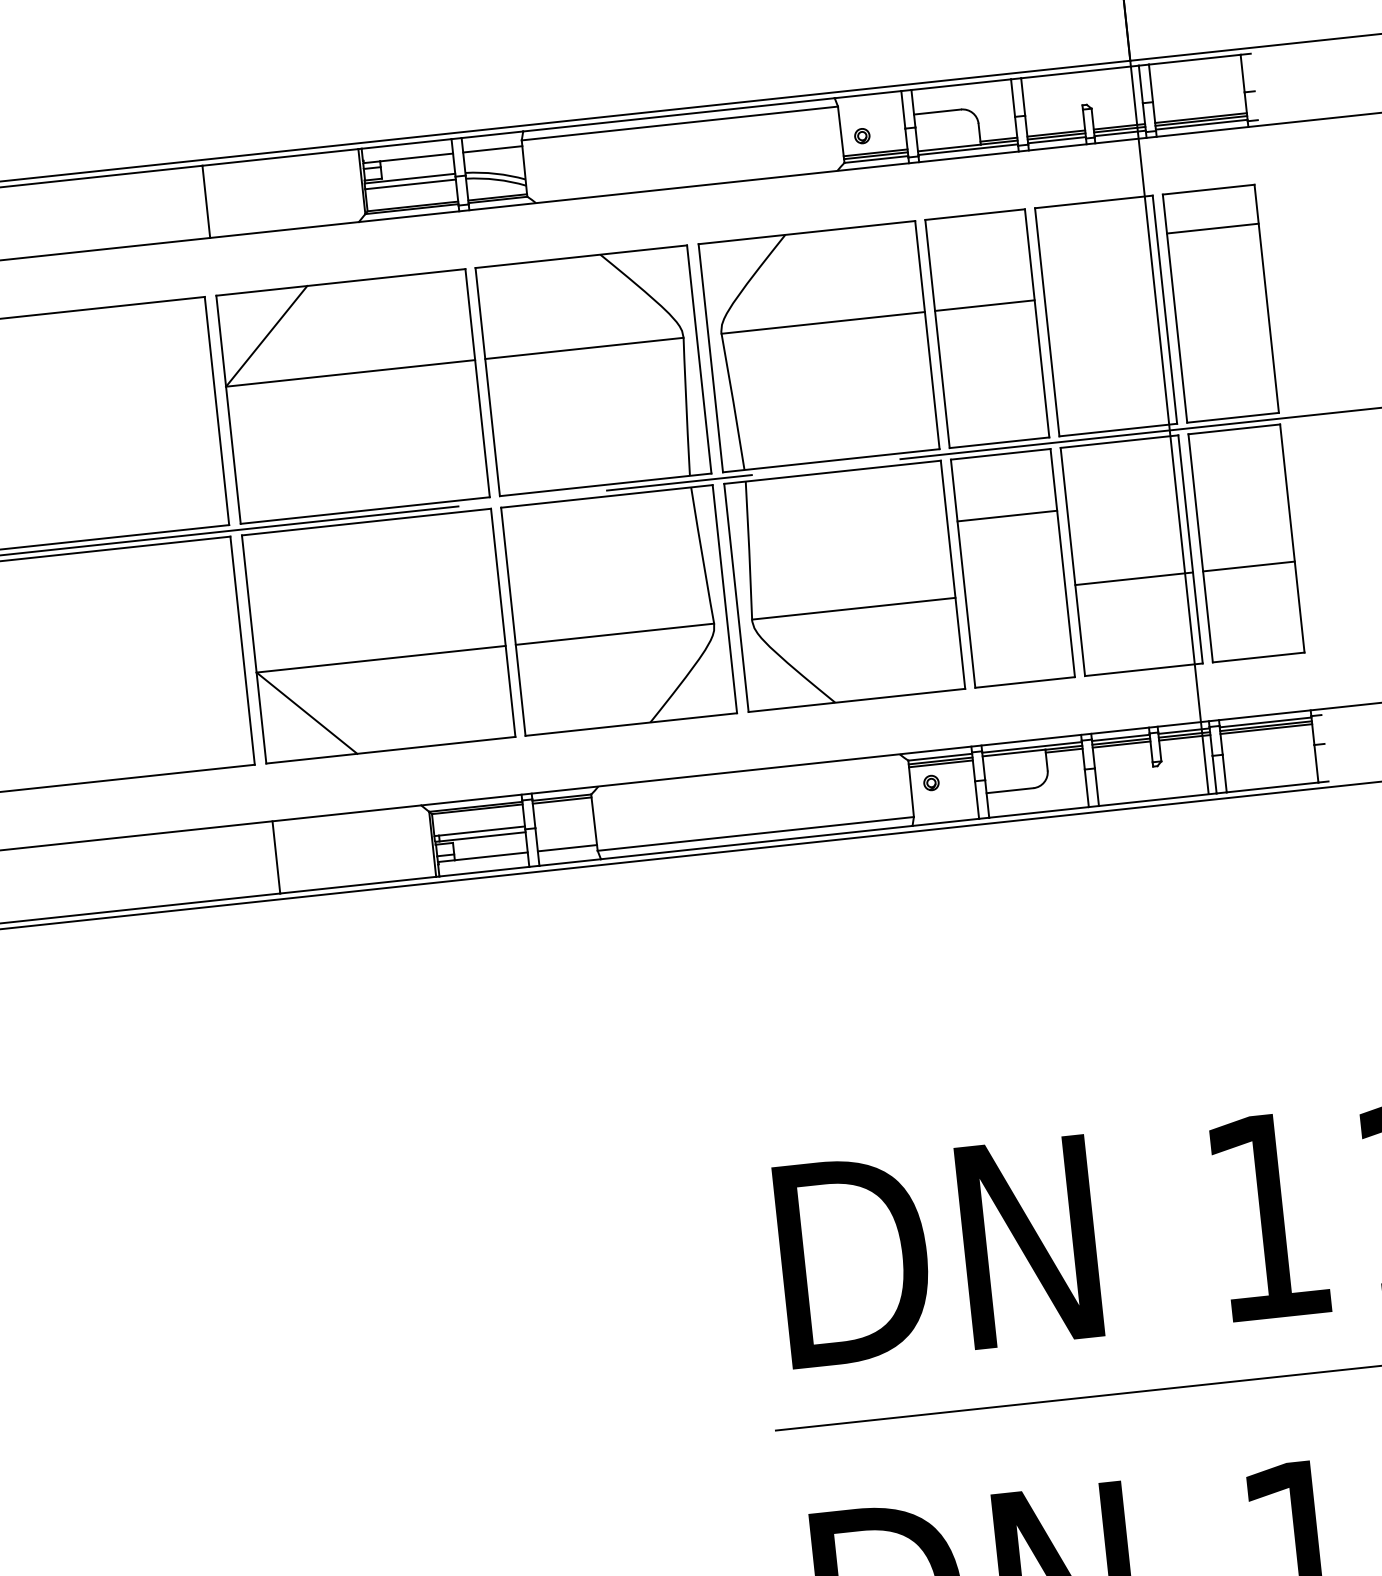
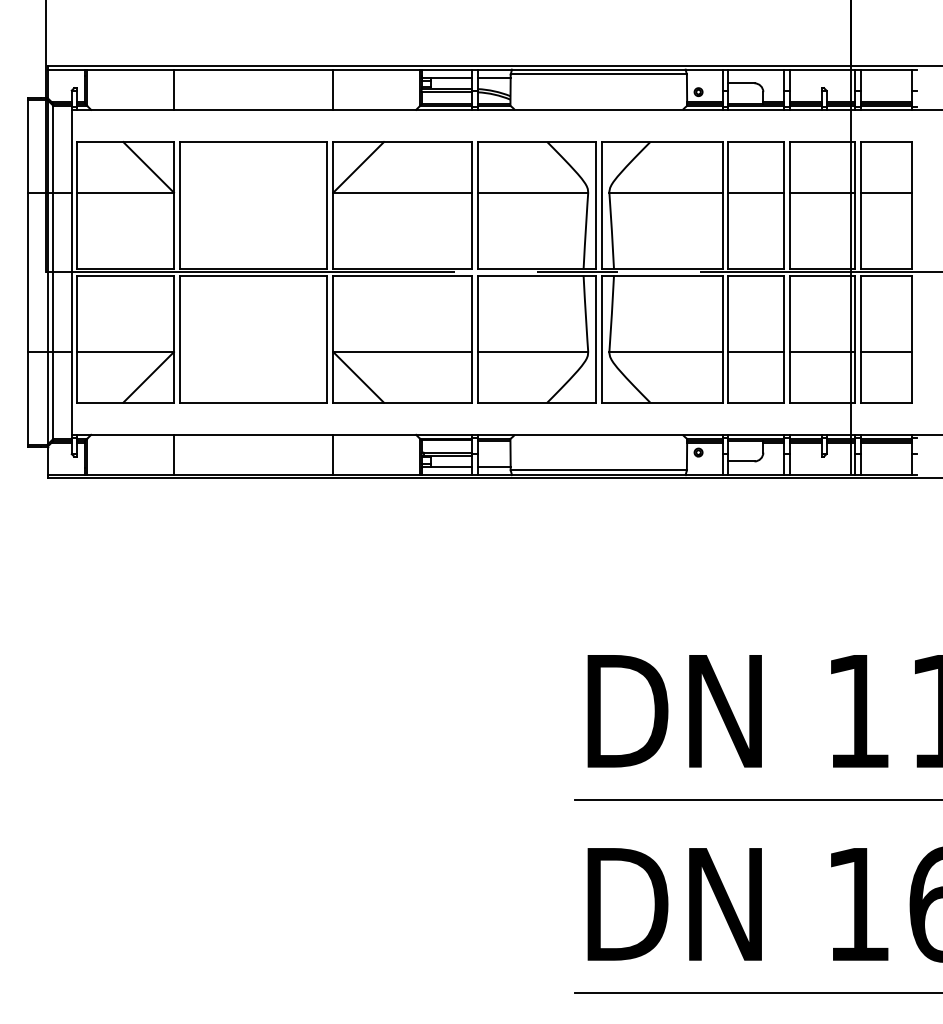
line: (1211, 228) -> (885, 192), moved
line: (1103, 292) -> (822, 192), added
line: (1006, 517) -> (755, 352), moved

